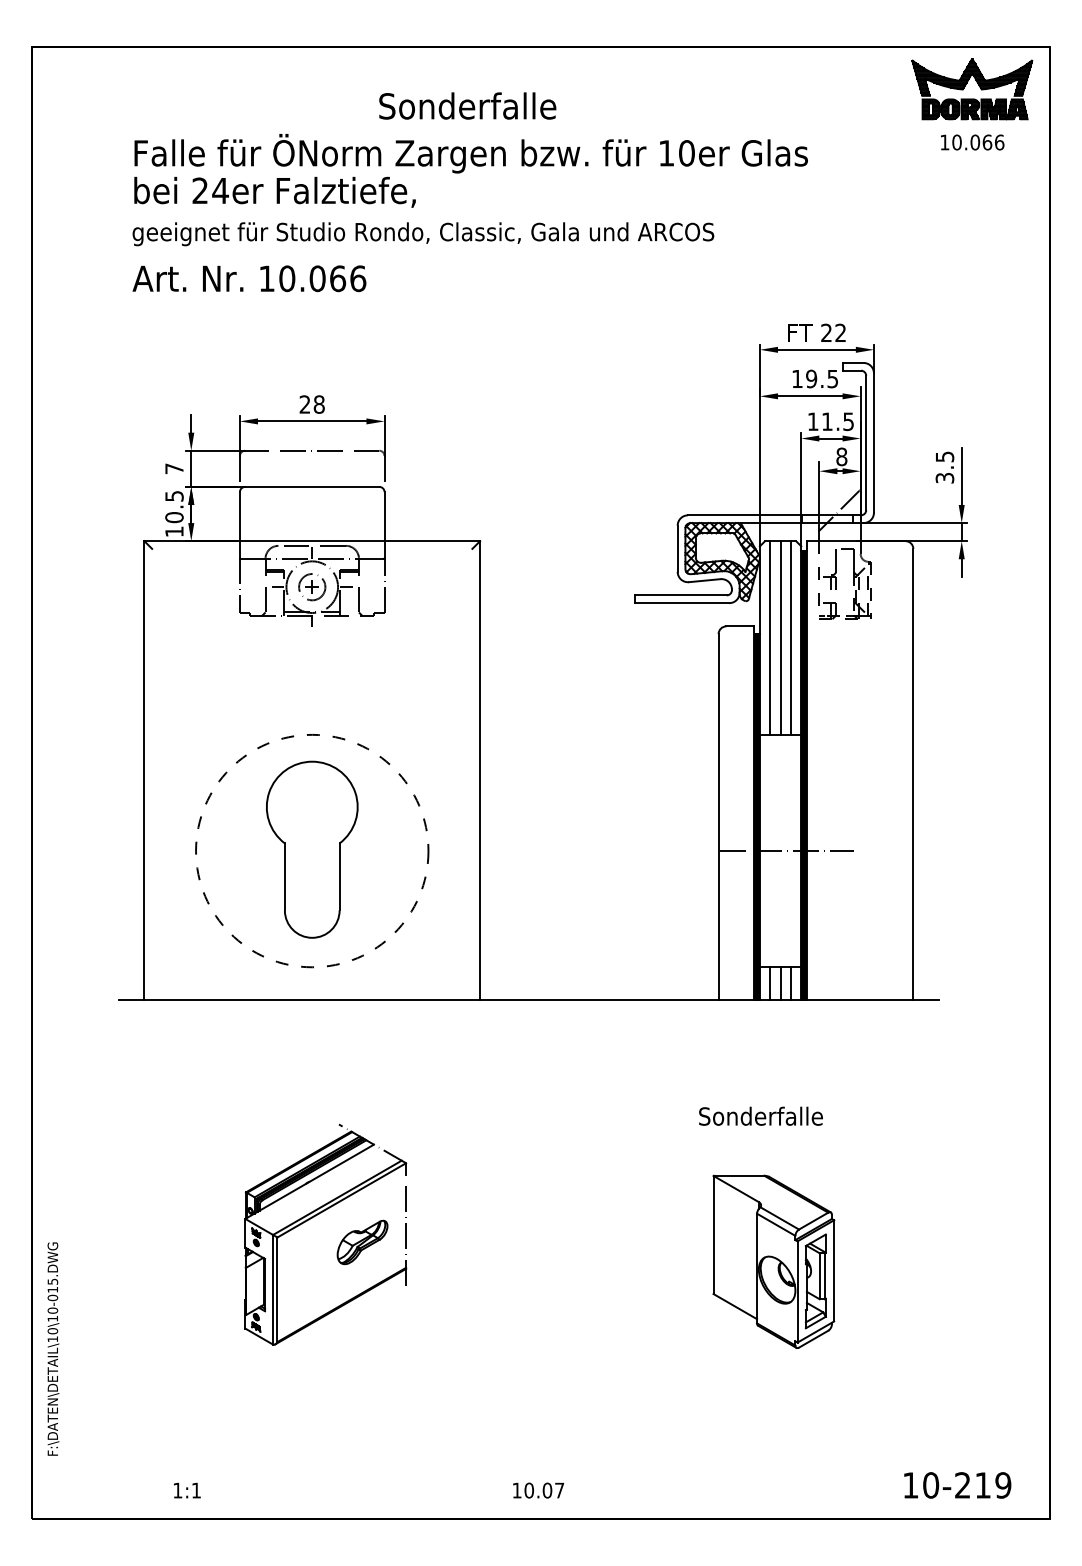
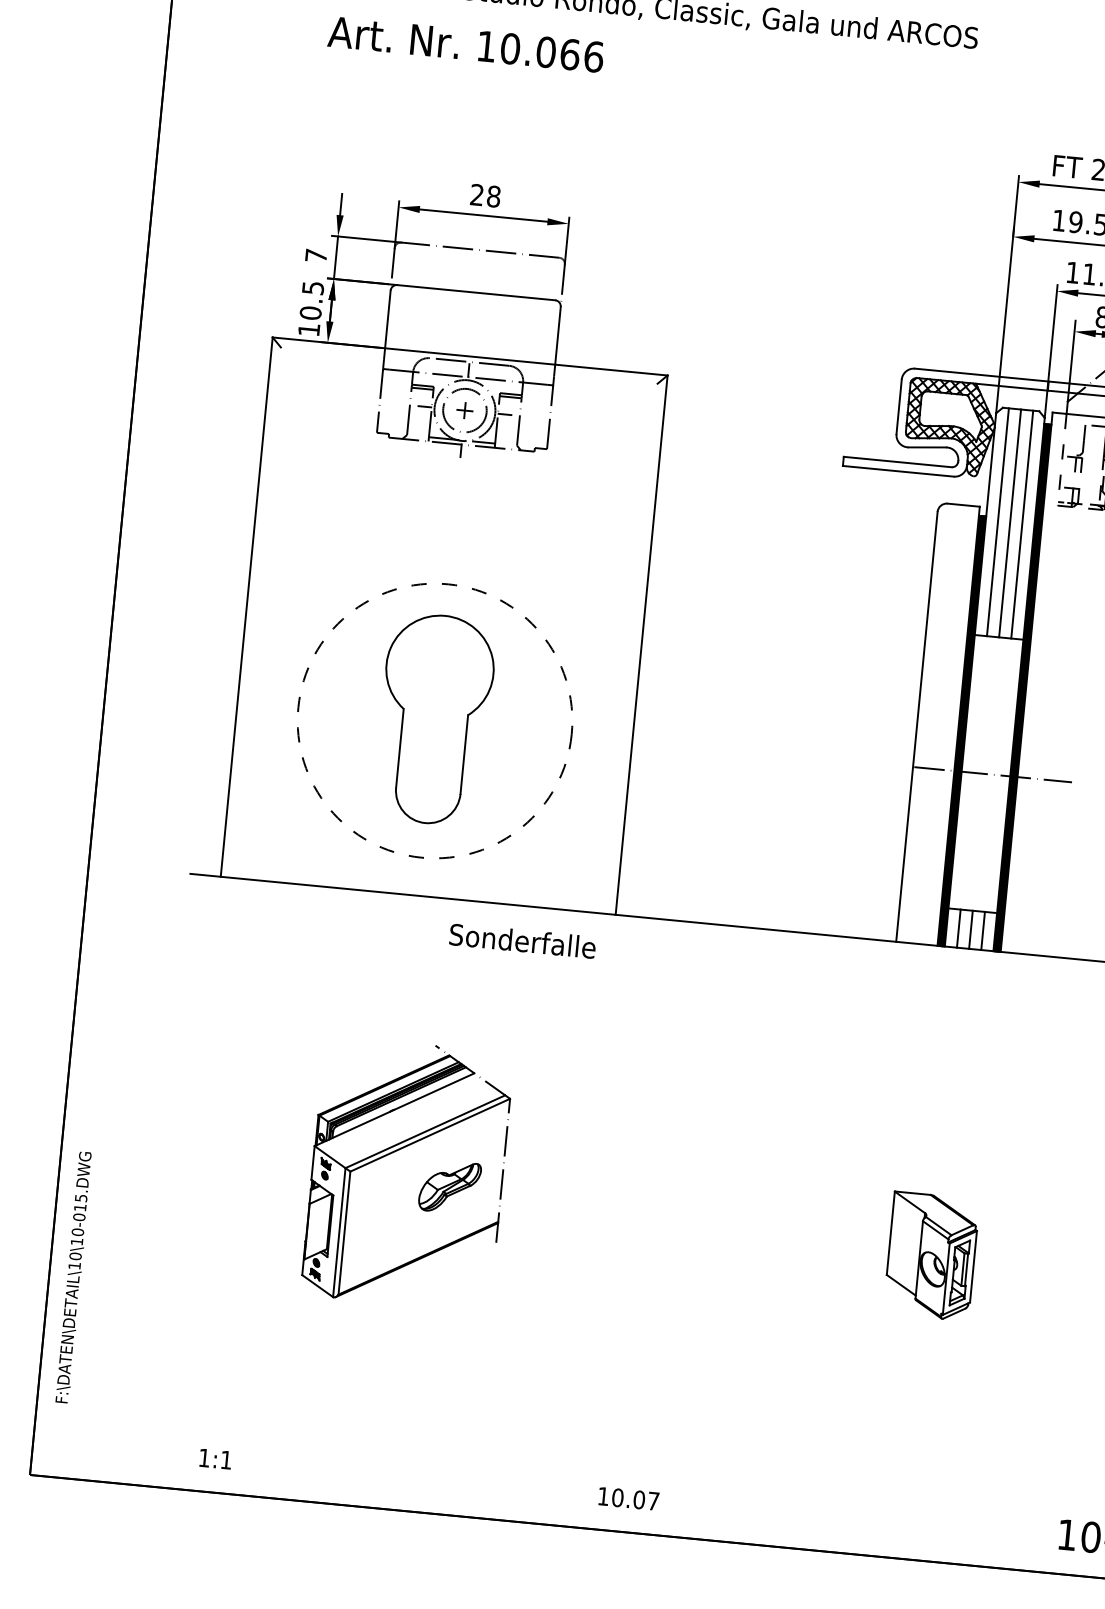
text: (249, 278) -> (466, 44), moved
circle: (312, 587) -> (465, 411), size x1.4
text: (760, 1115) -> (522, 940), moved
part: (773, 1261) -> (931, 1256), size x0.6

